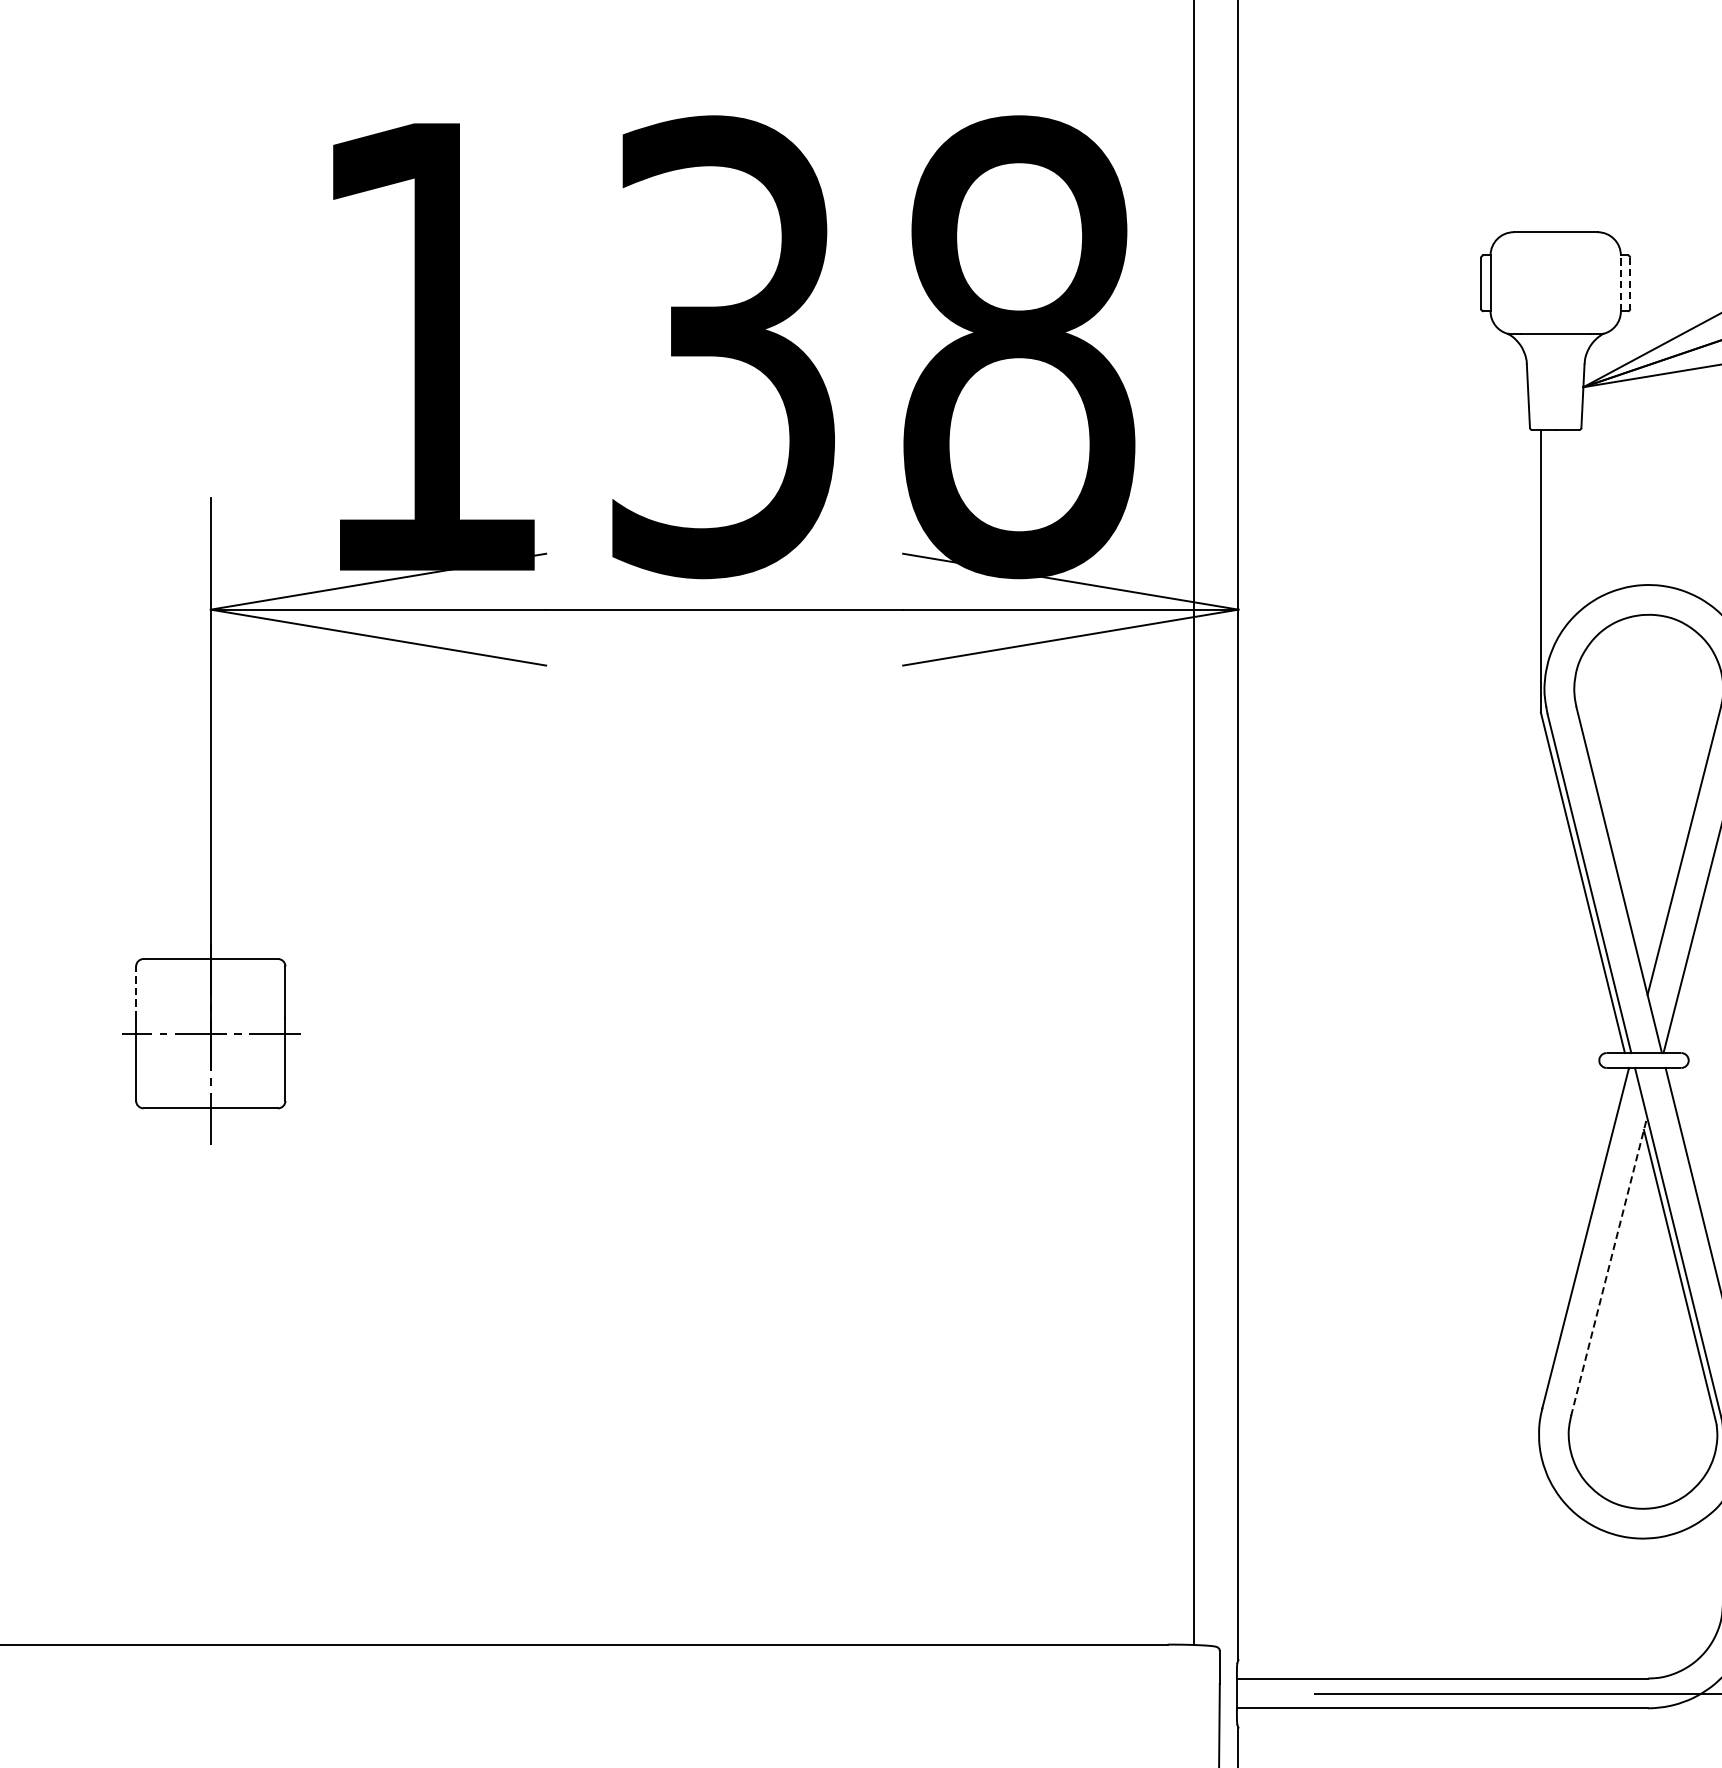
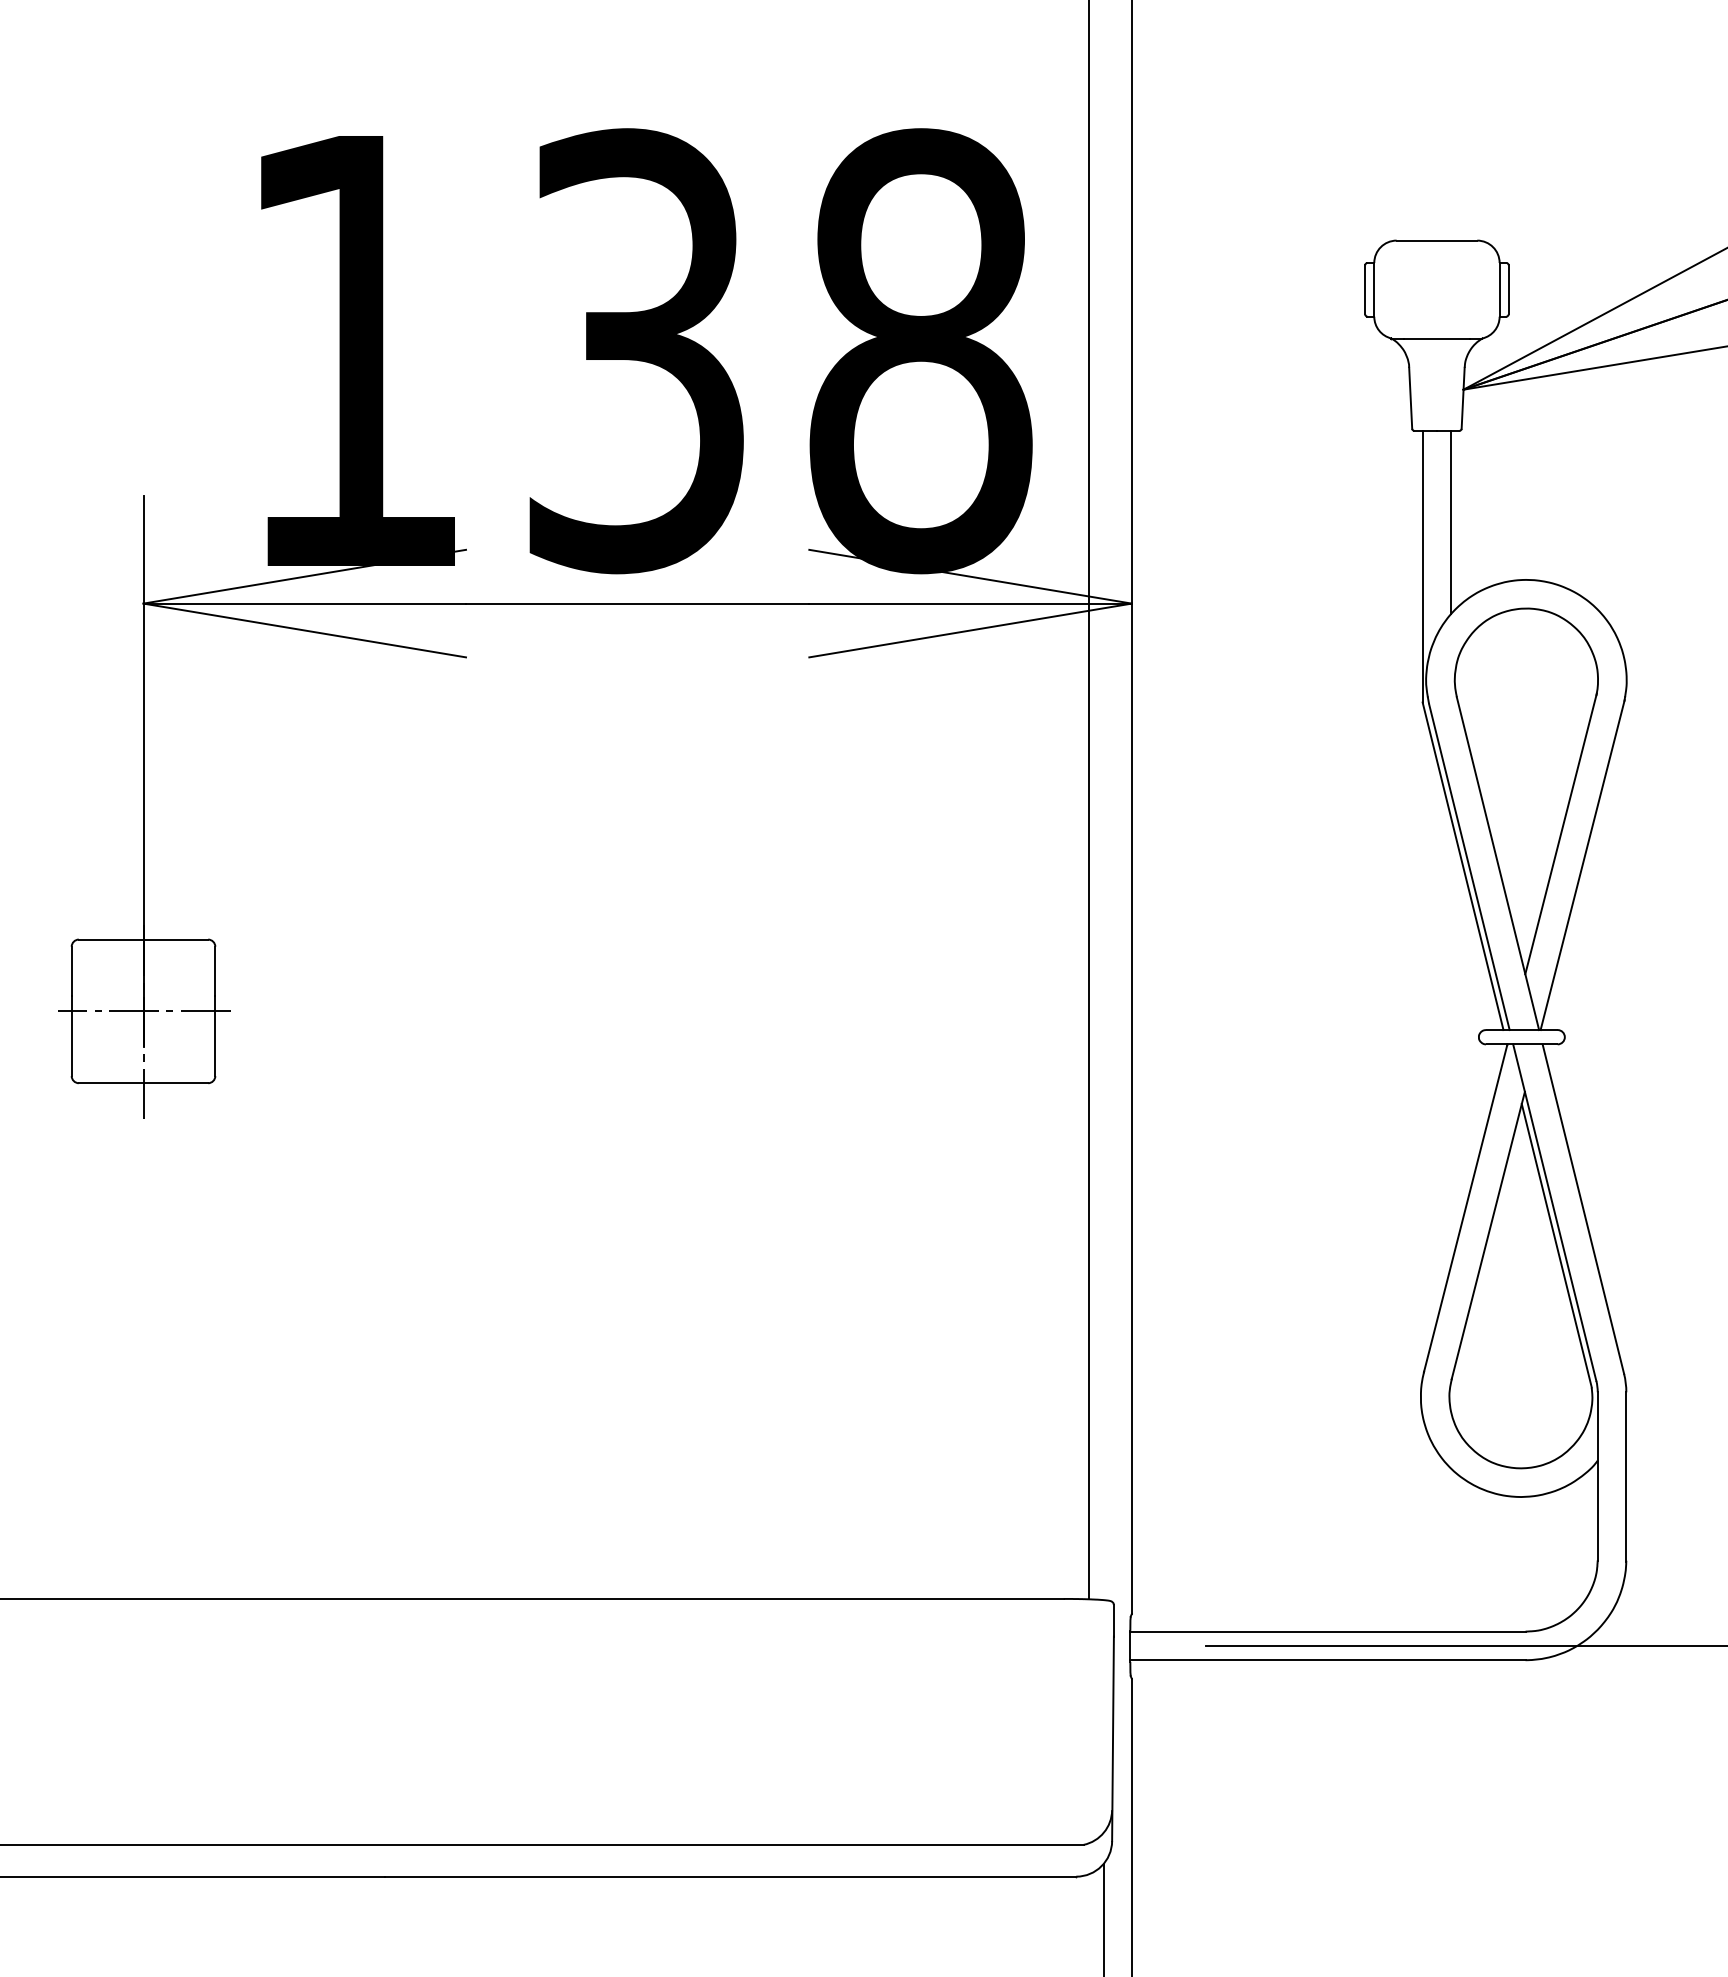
line: (1620, 283) -> (1499, 289), dashed -> solid
line: (1630, 283) -> (1508, 289), dashed -> solid
line: (1570, 525) -> (1451, 522), added
line: (135, 992) -> (71, 971), dashed -> solid
line: (1609, 1266) -> (1488, 1235), dashed -> solid

